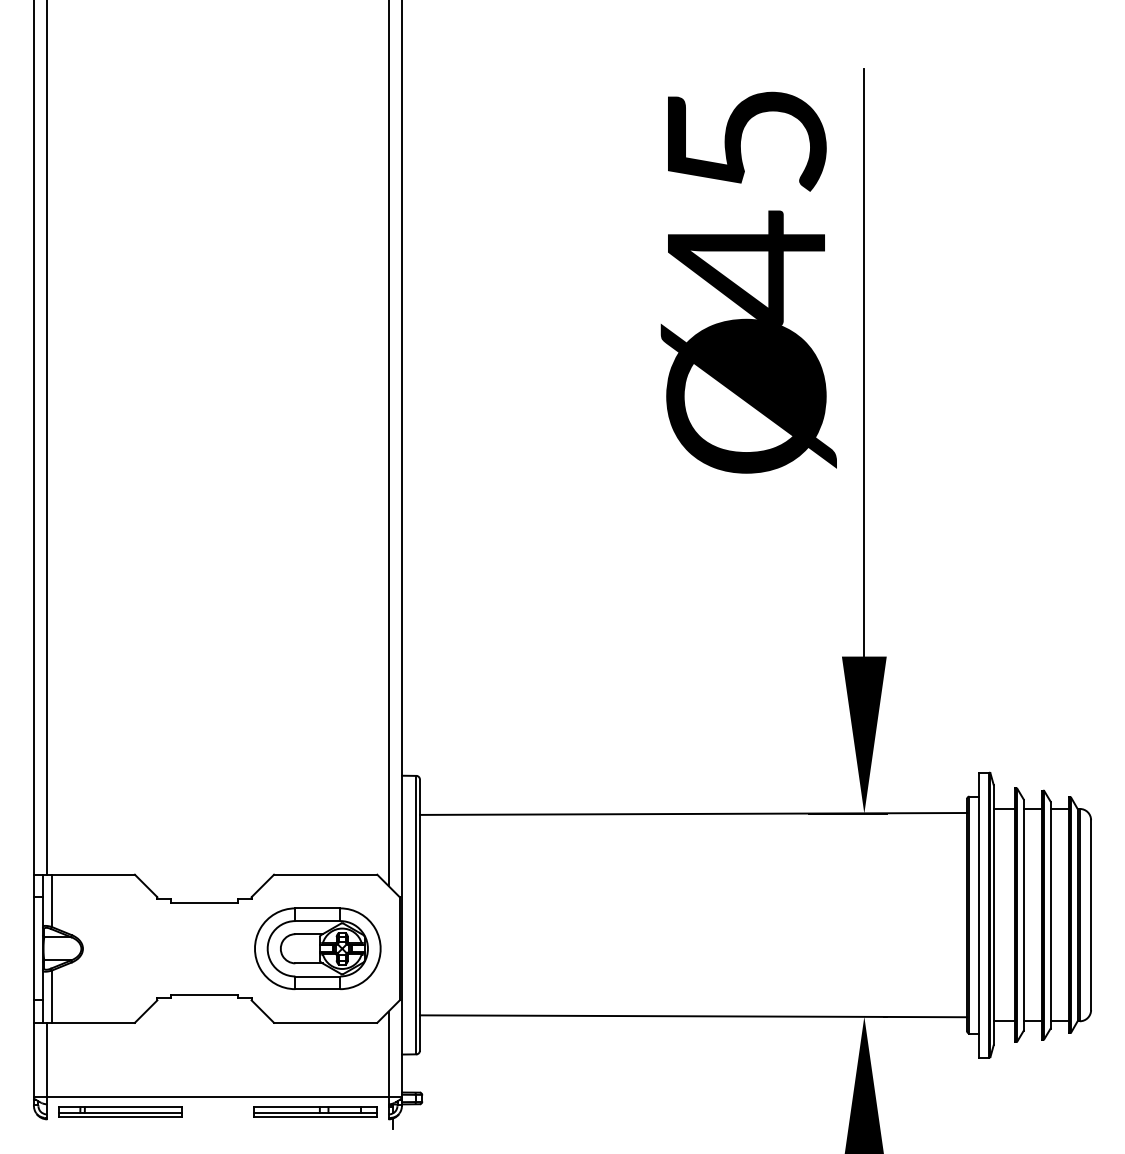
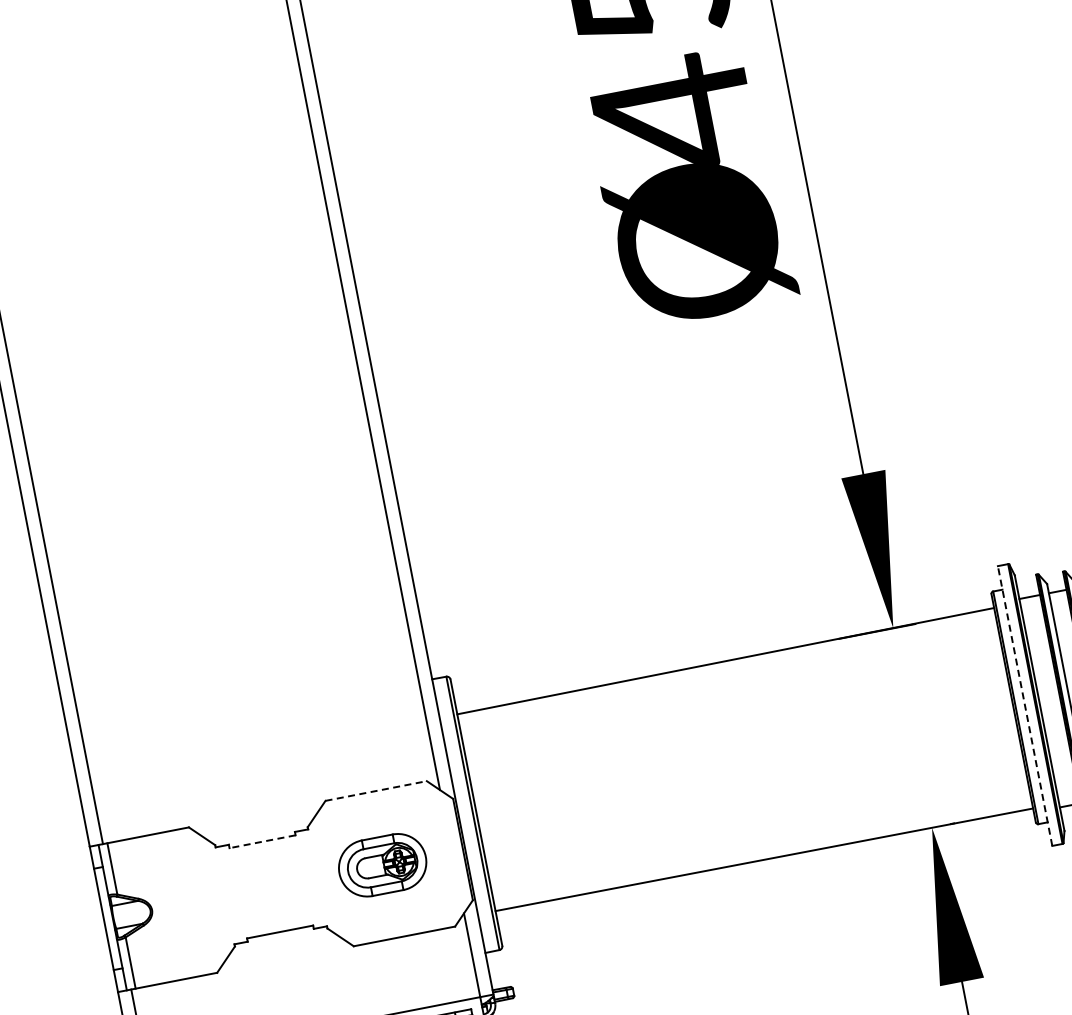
line: (325, 874) -> (375, 790), solid -> dashed
line: (204, 902) -> (262, 841), solid -> dashed
line: (978, 915) -> (1024, 706), solid -> dashed
part: (317, 948) -> (382, 865), size x0.7

